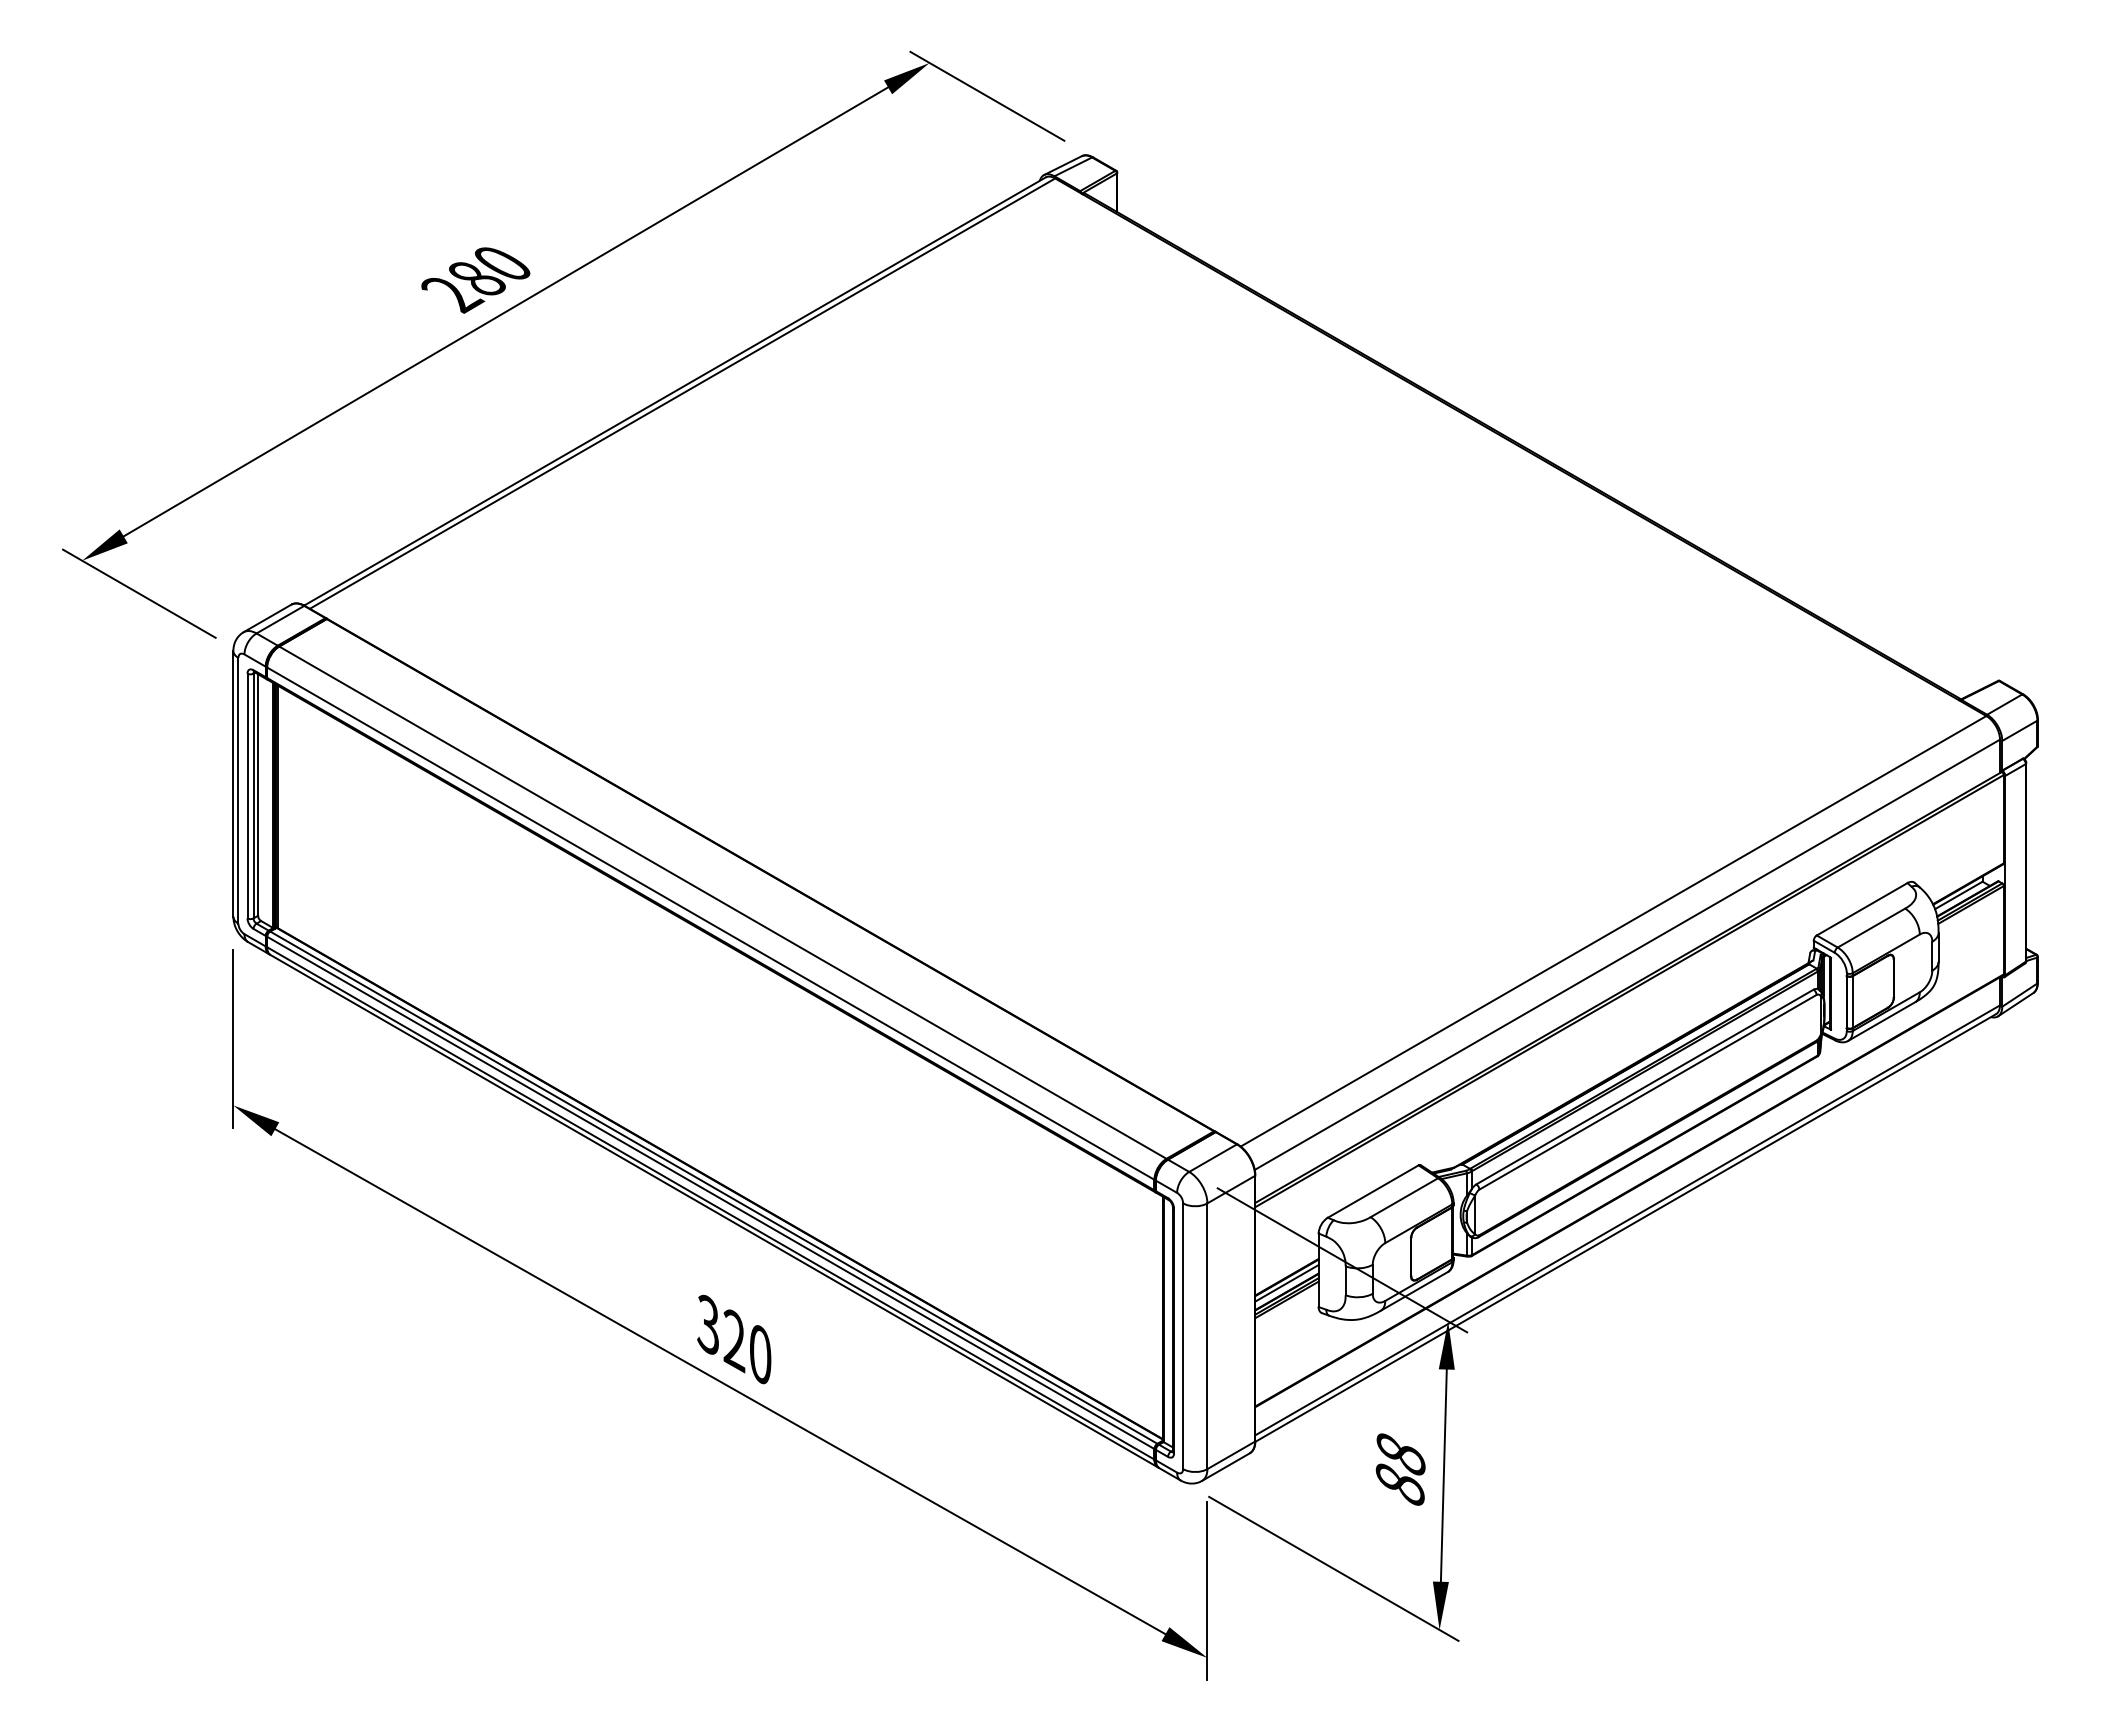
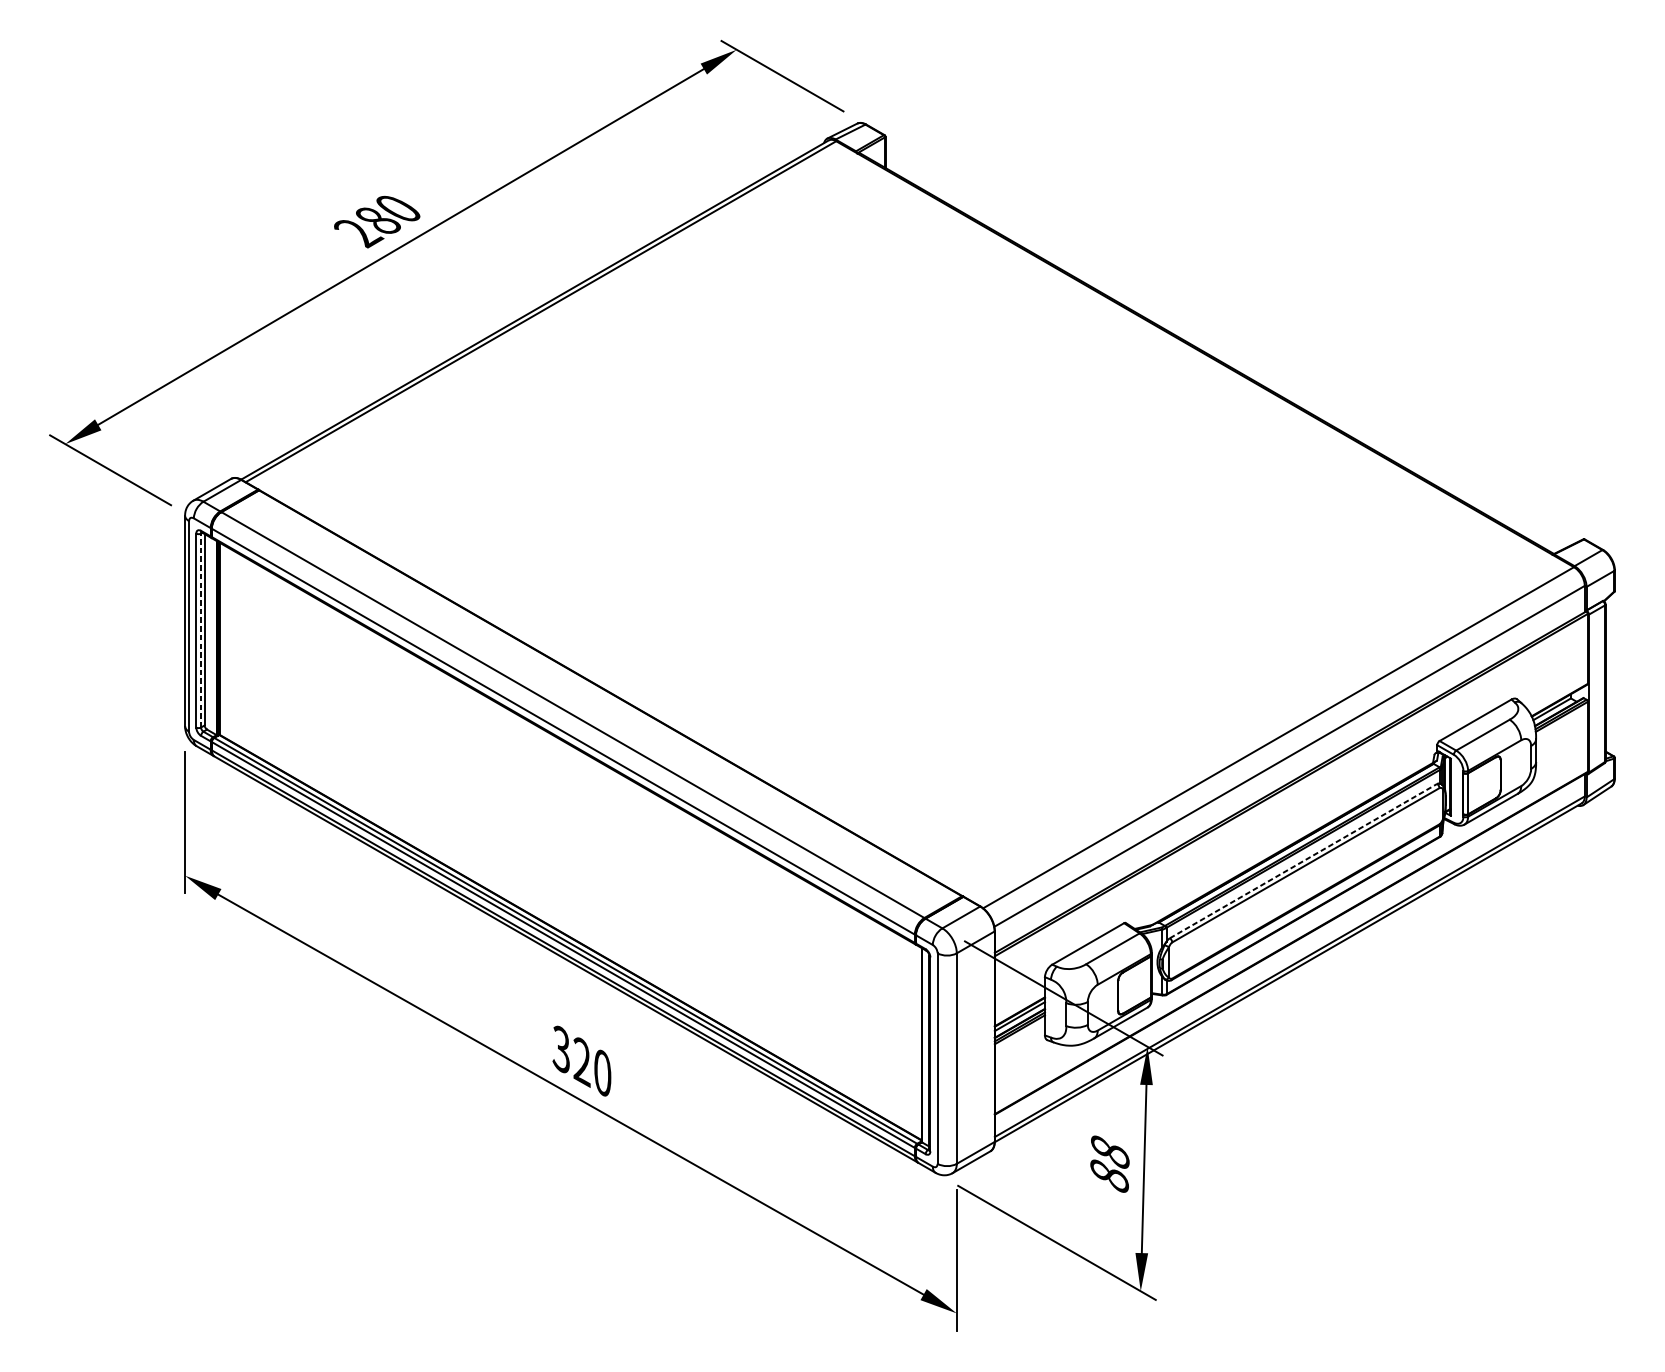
line: (253, 795) -> (201, 630), solid -> dashed
line: (1644, 1087) -> (1303, 861), solid -> dashed

